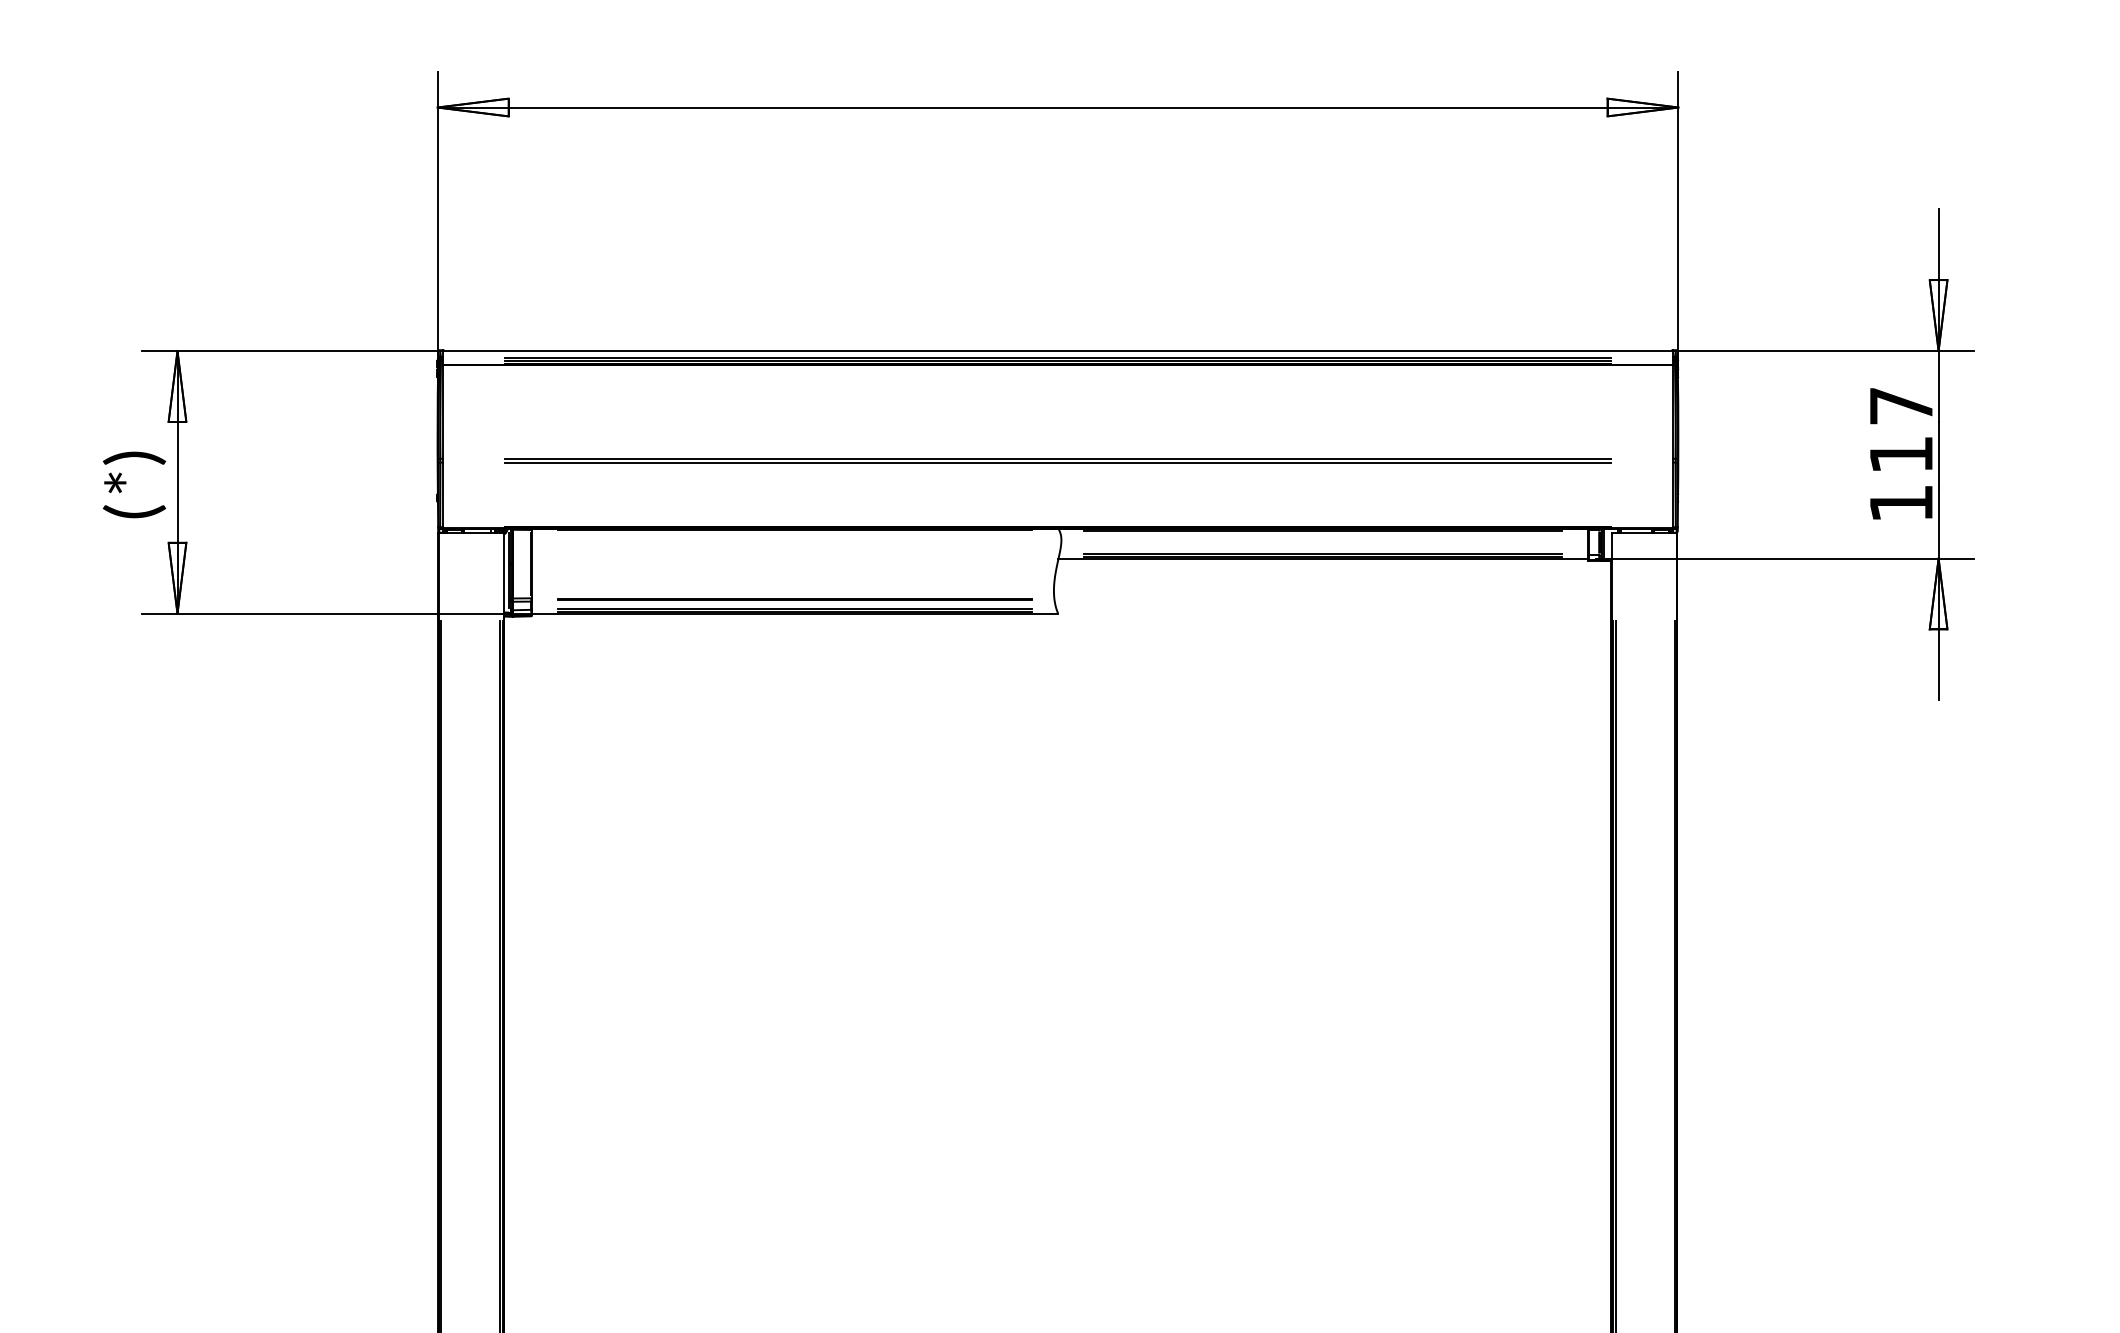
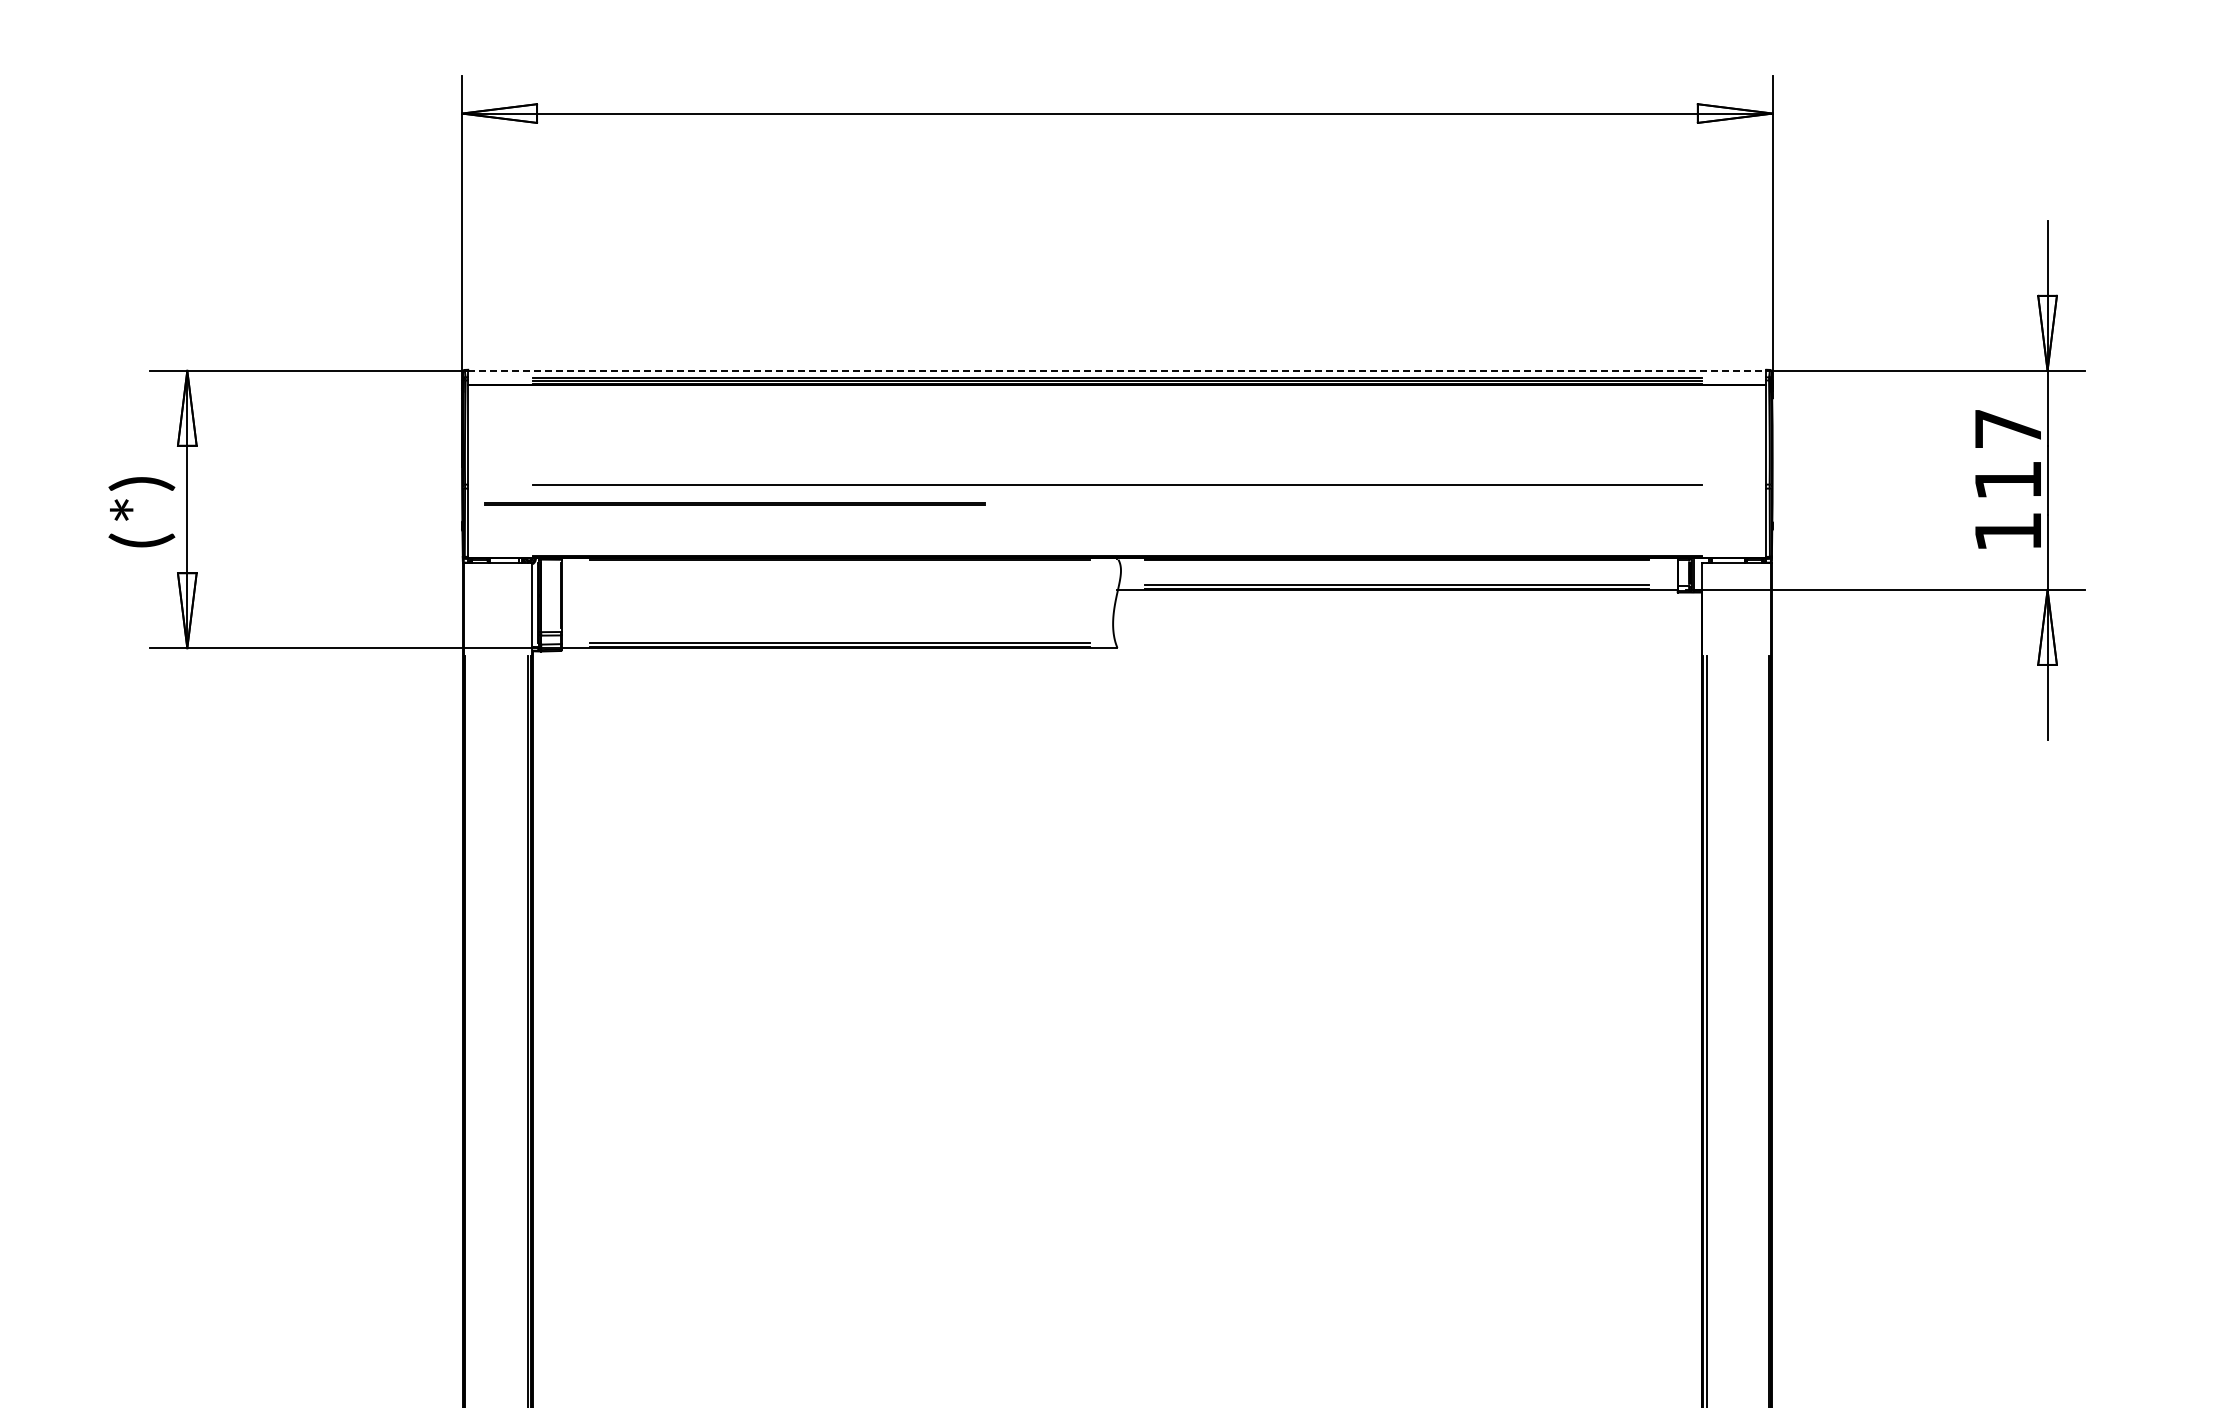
line: (1058, 350) -> (1117, 370), solid -> dashed
line: (1058, 463) -> (1117, 489), removed
line: (794, 598) -> (734, 503), moved

